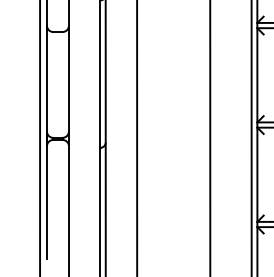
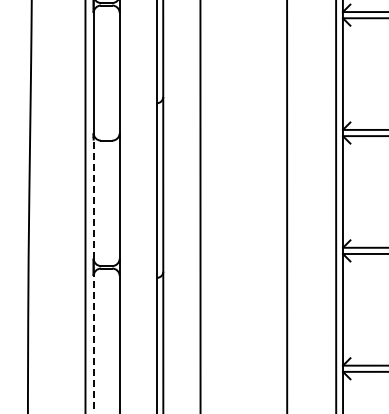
line: (46, 81) -> (93, 199), solid -> dashed
line: (46, 202) -> (93, 342), solid -> dashed

